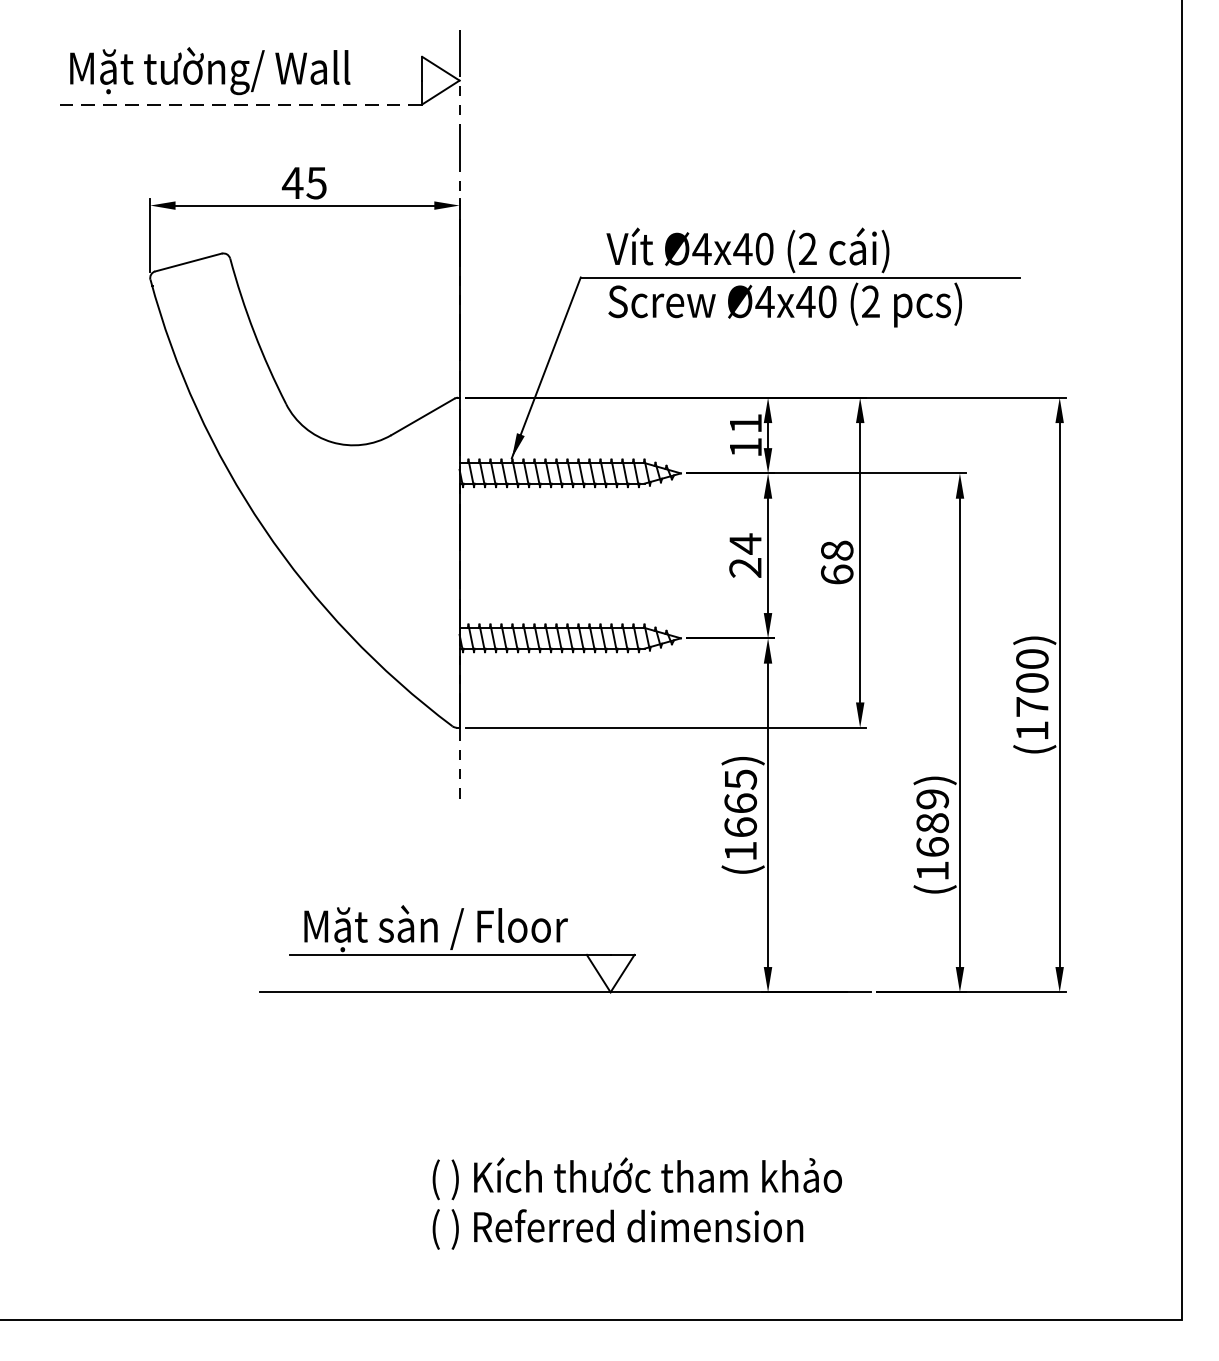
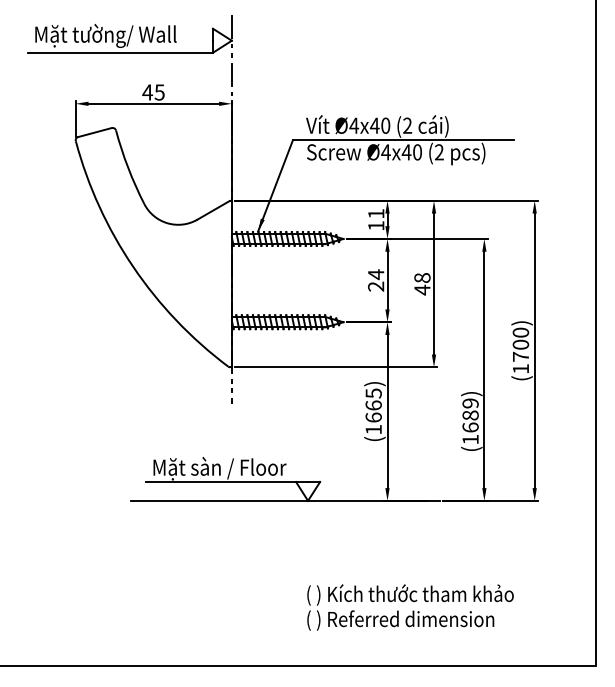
line: (238, 103) -> (120, 52), dashed -> solid
text: (837, 573) -> (422, 289), 68 -> 48
text: (637, 1203) -> (410, 607), moved

